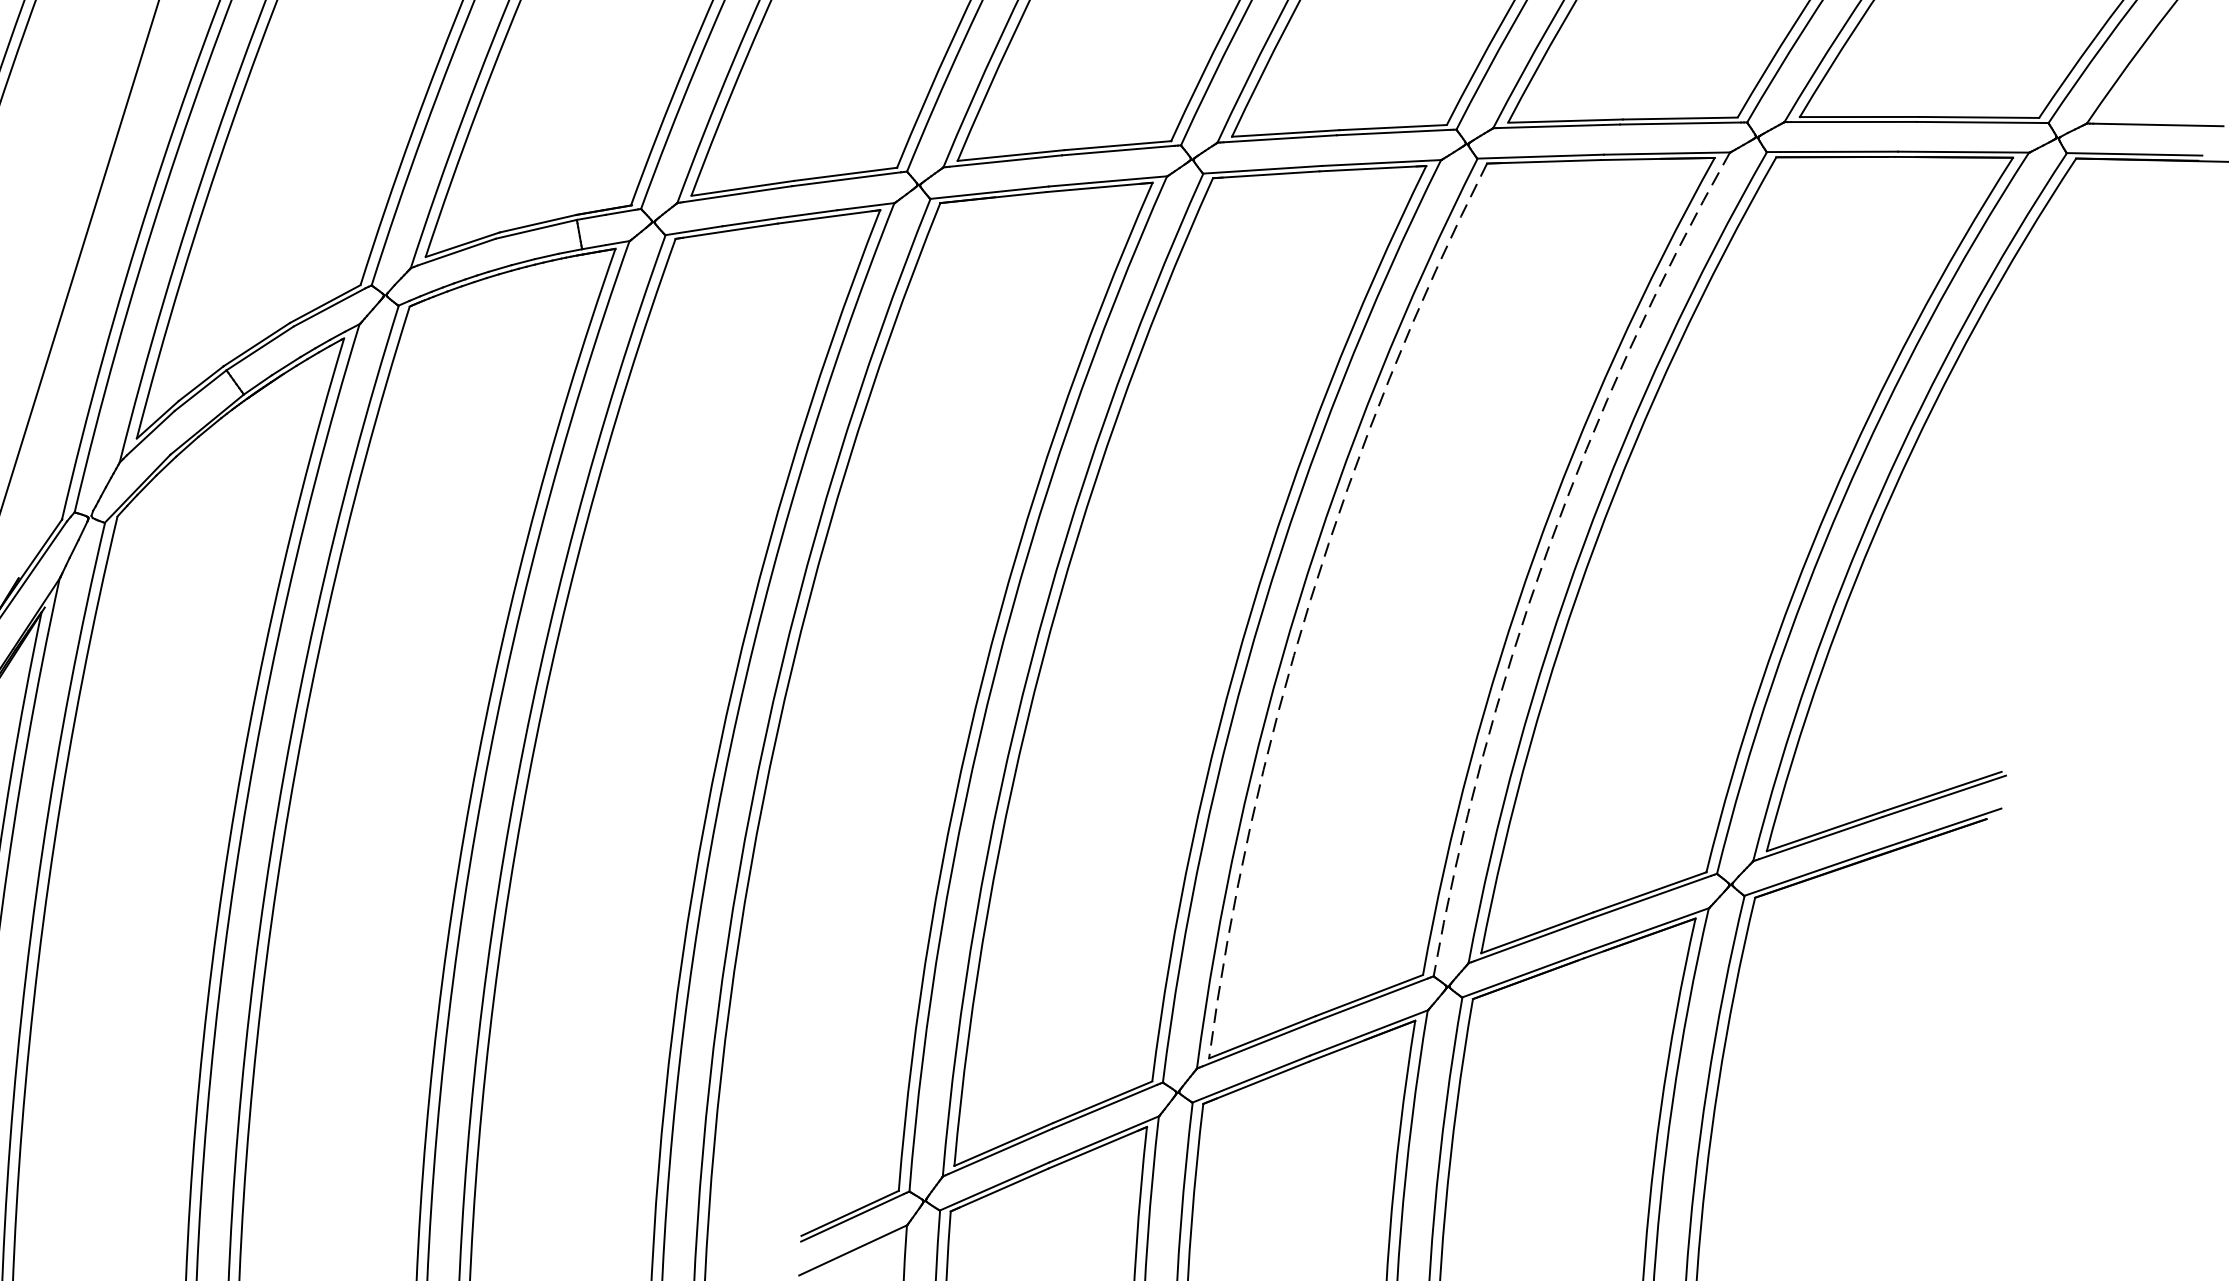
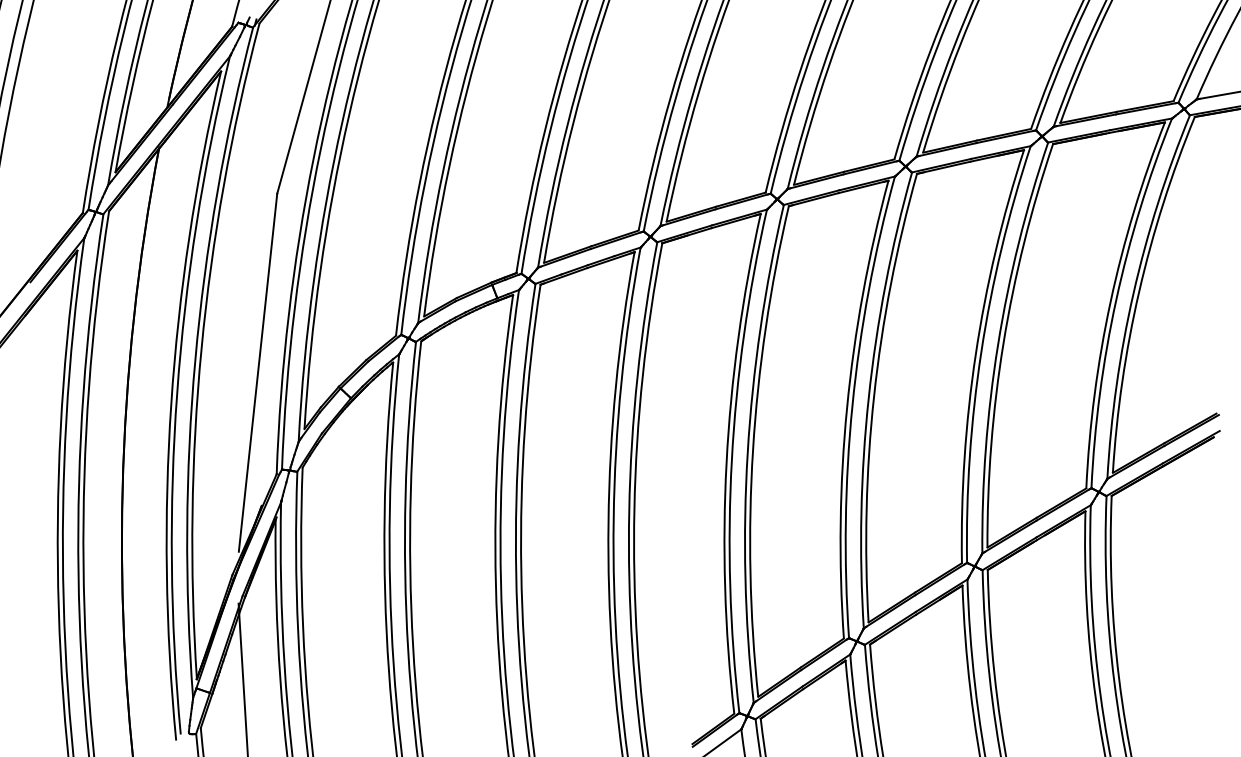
arc: (1547, 551) -> (981, 351), dashed -> solid
arc: (1311, 600) -> (874, 396), dashed -> solid

